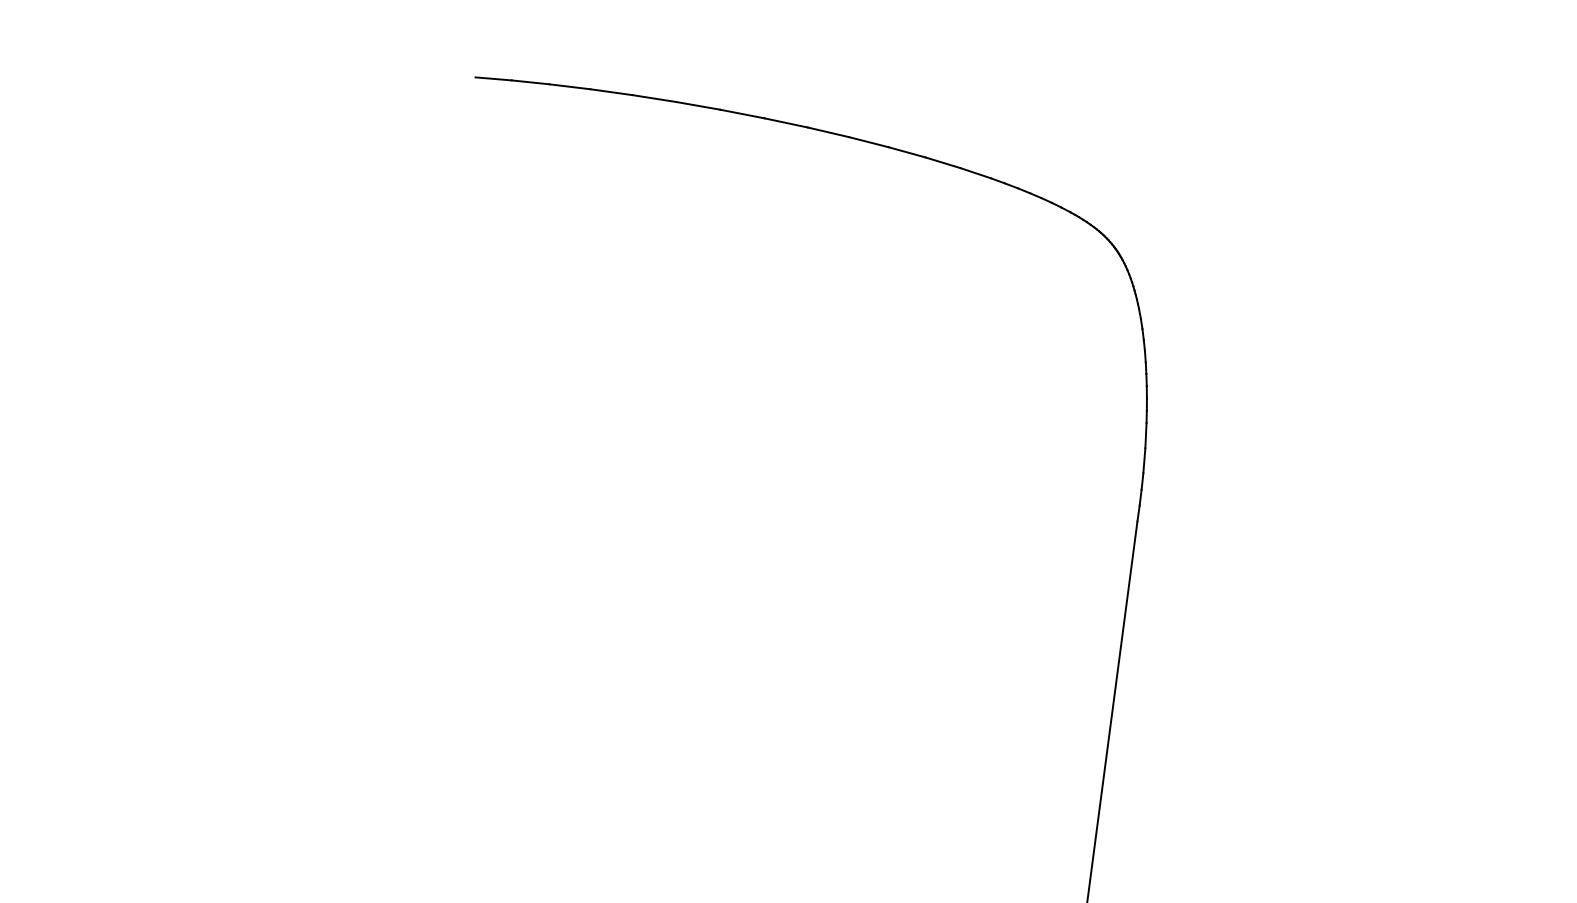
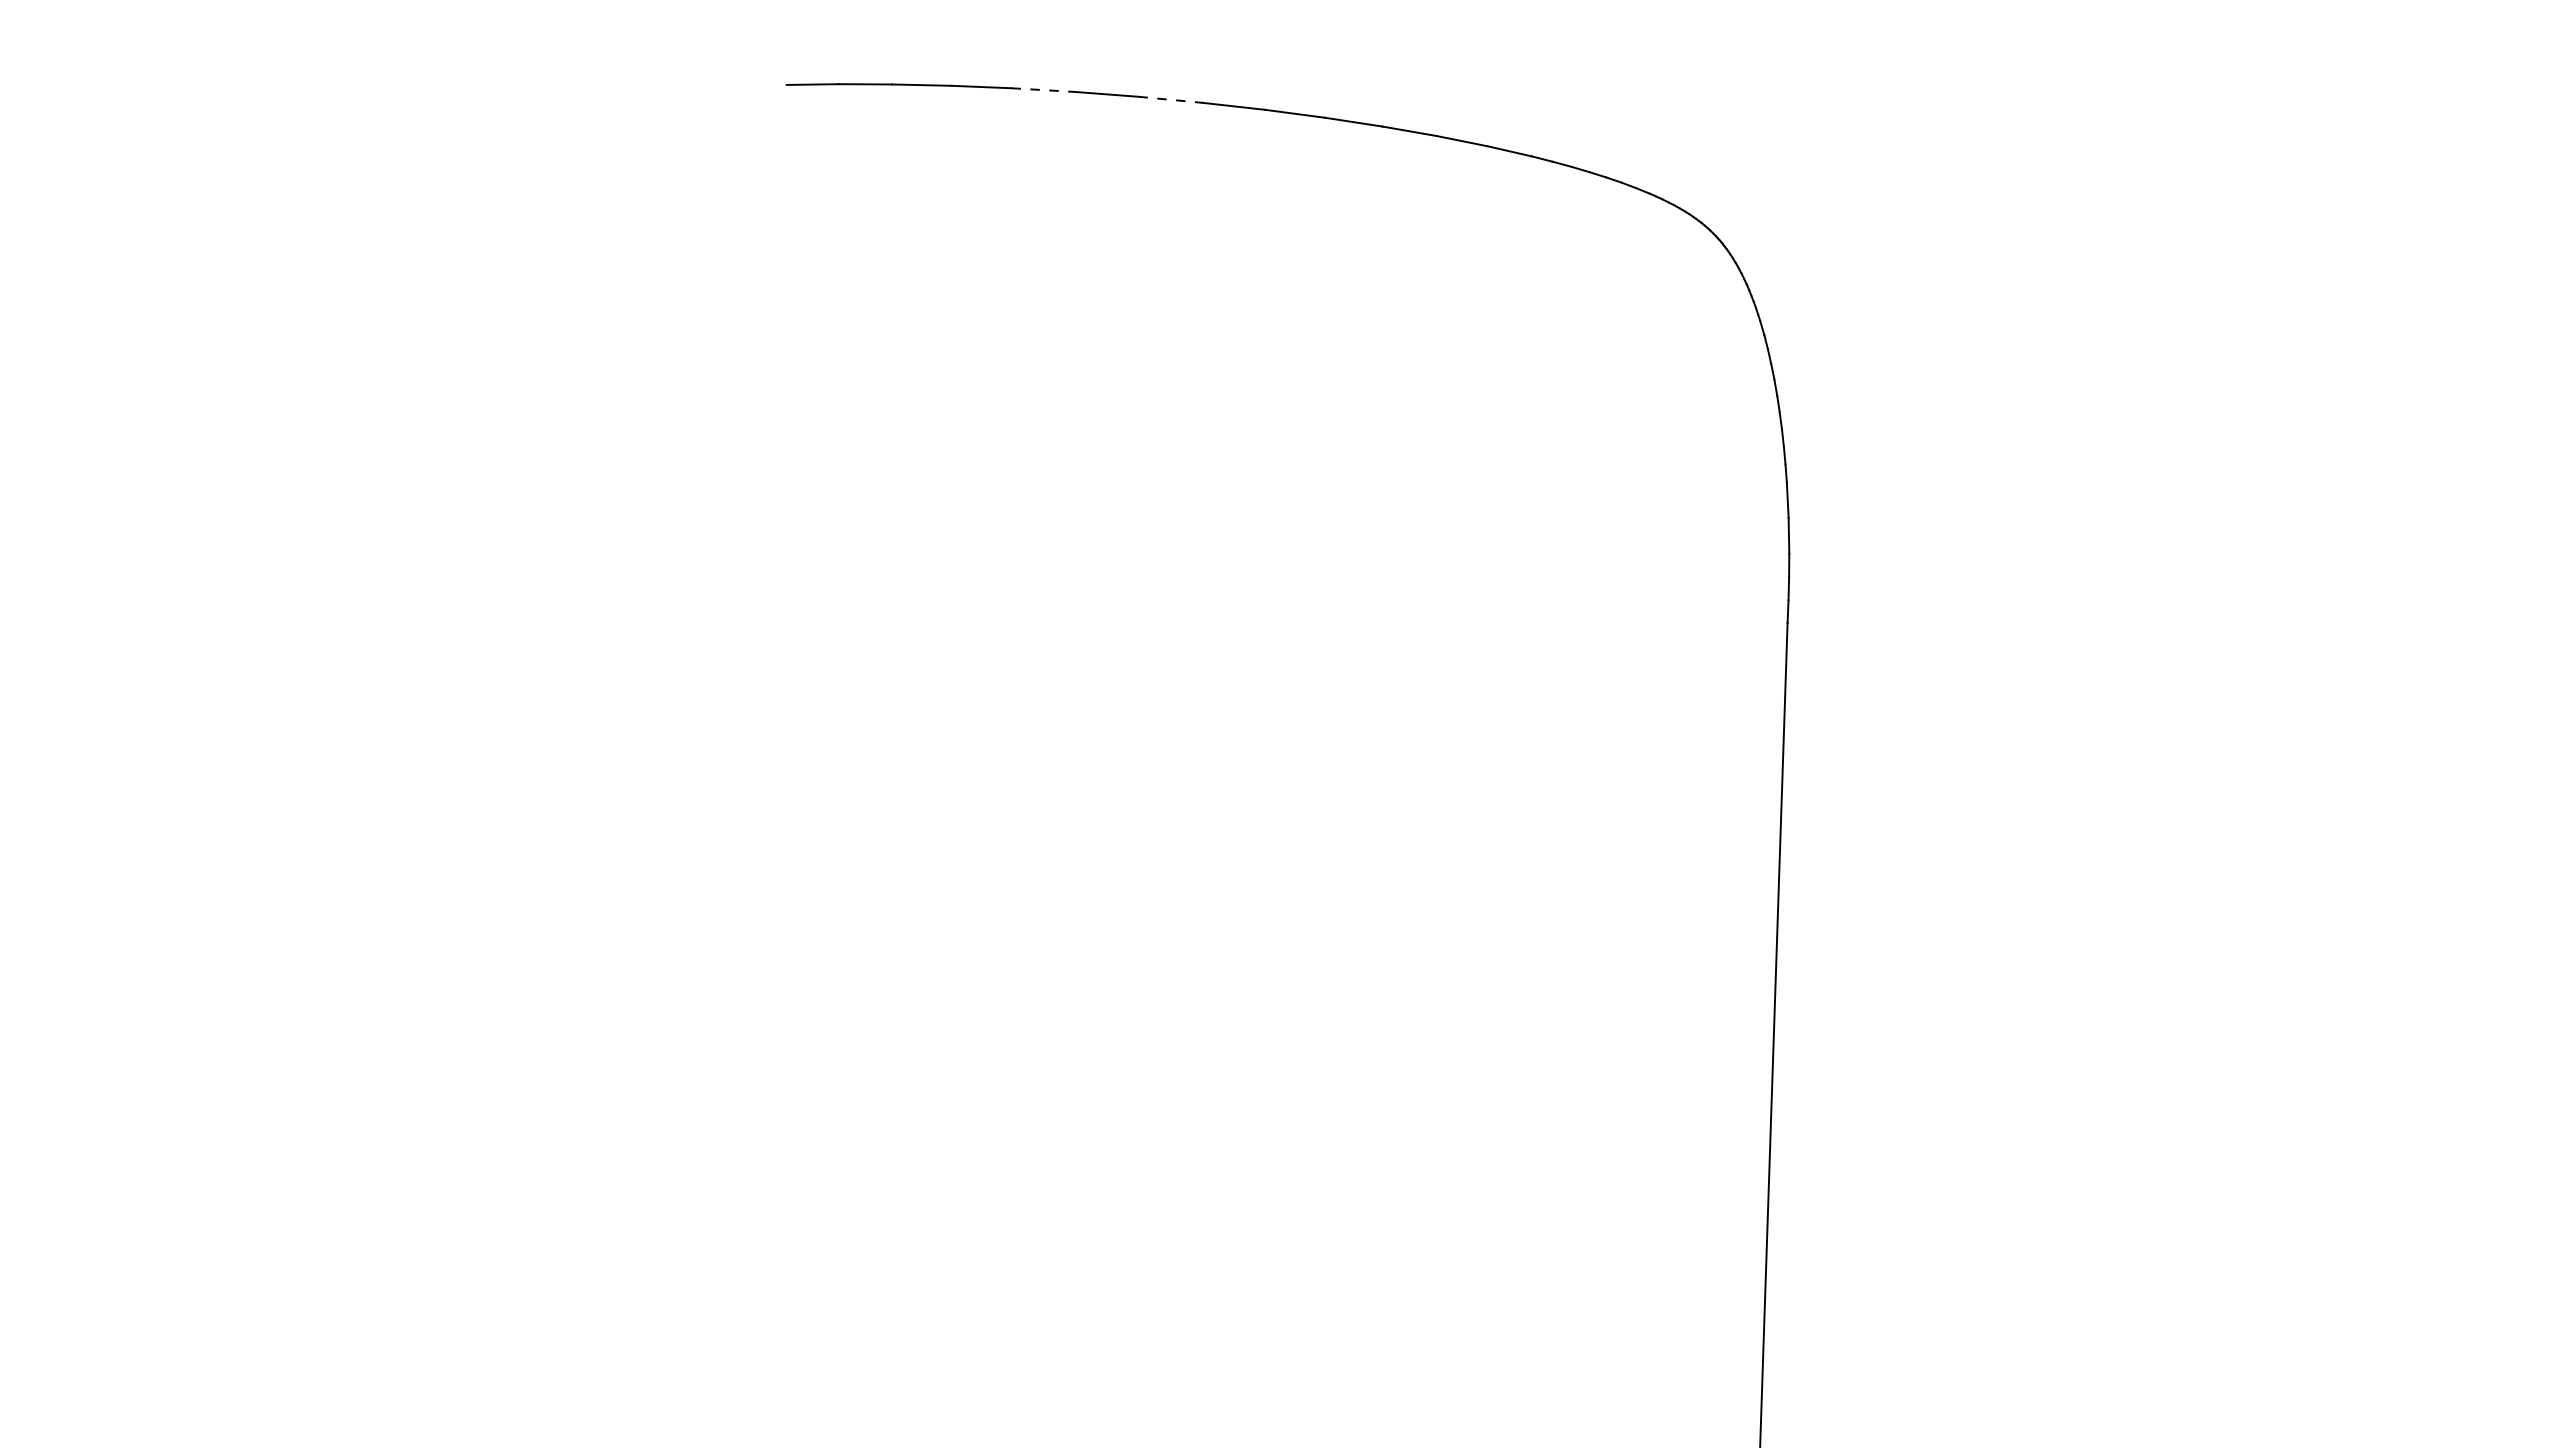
line: (654, 98) -> (1043, 90), solid -> dashed
line: (742, 113) -> (1170, 99), solid -> dashed

